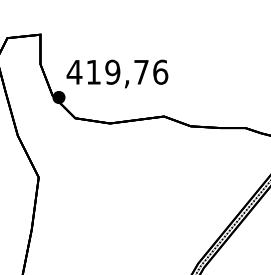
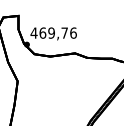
text: (92, 70) -> (42, 32), 419,76 -> 469,76

